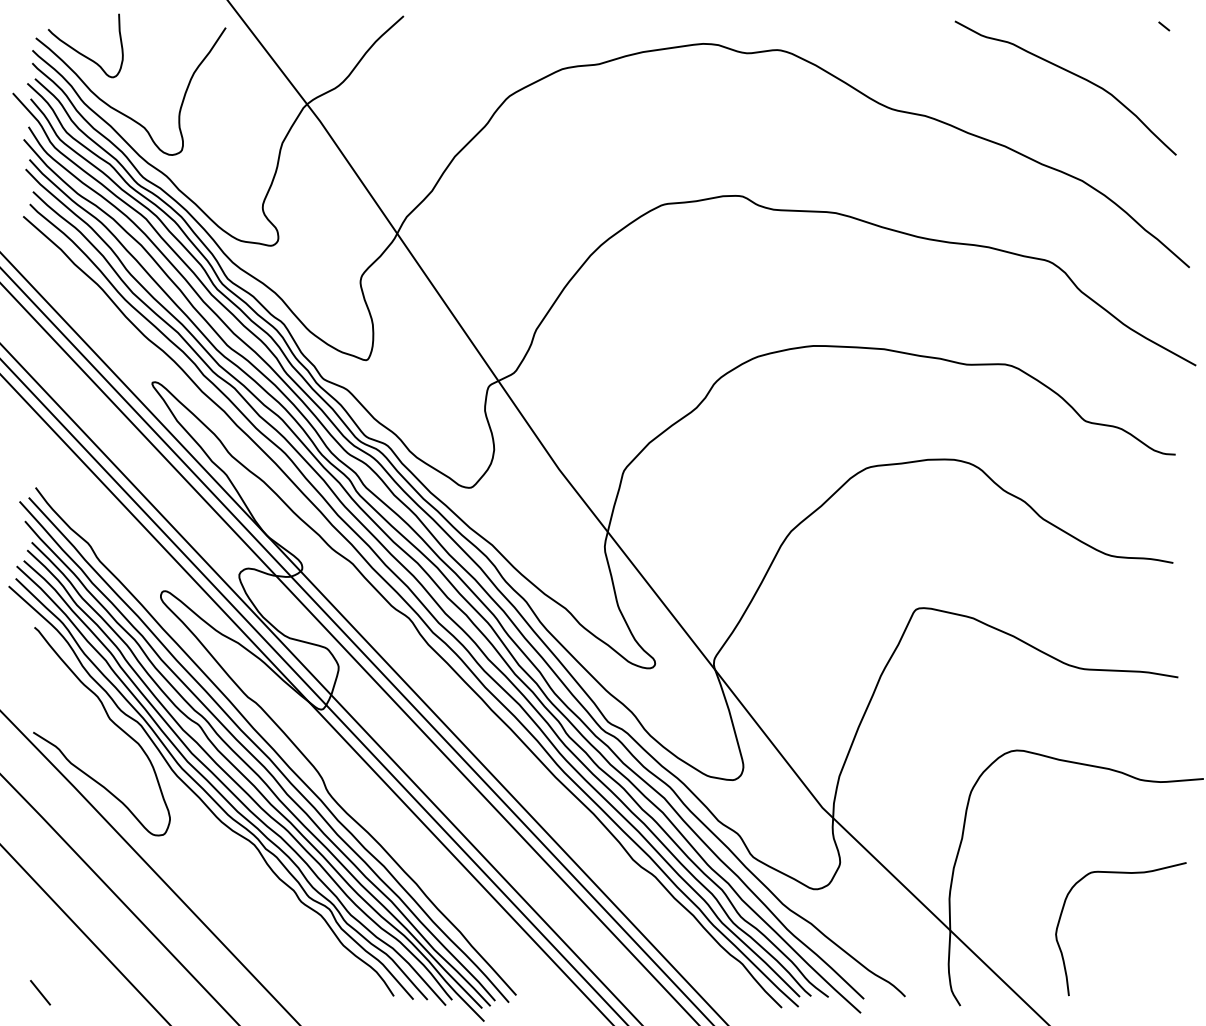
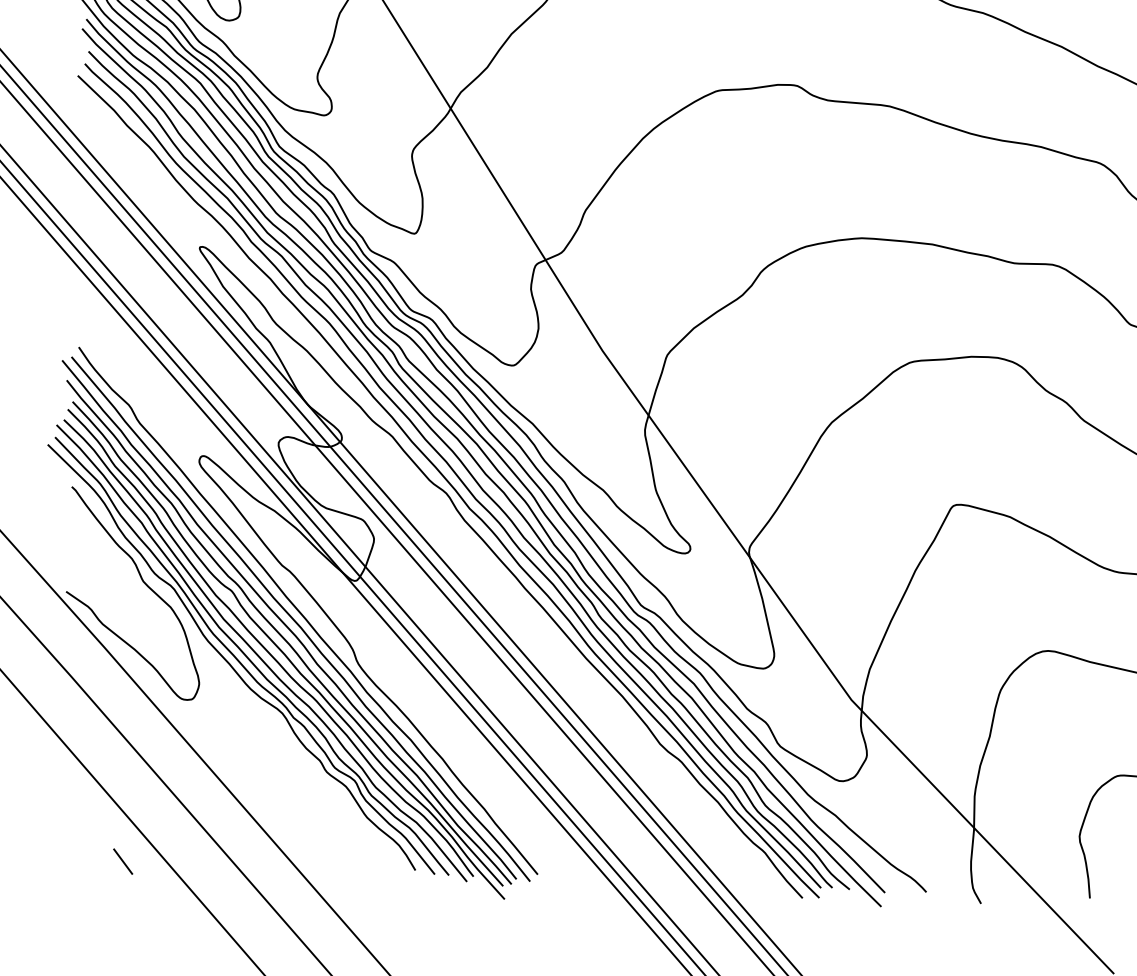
line: (40, 992) -> (123, 861), moved

